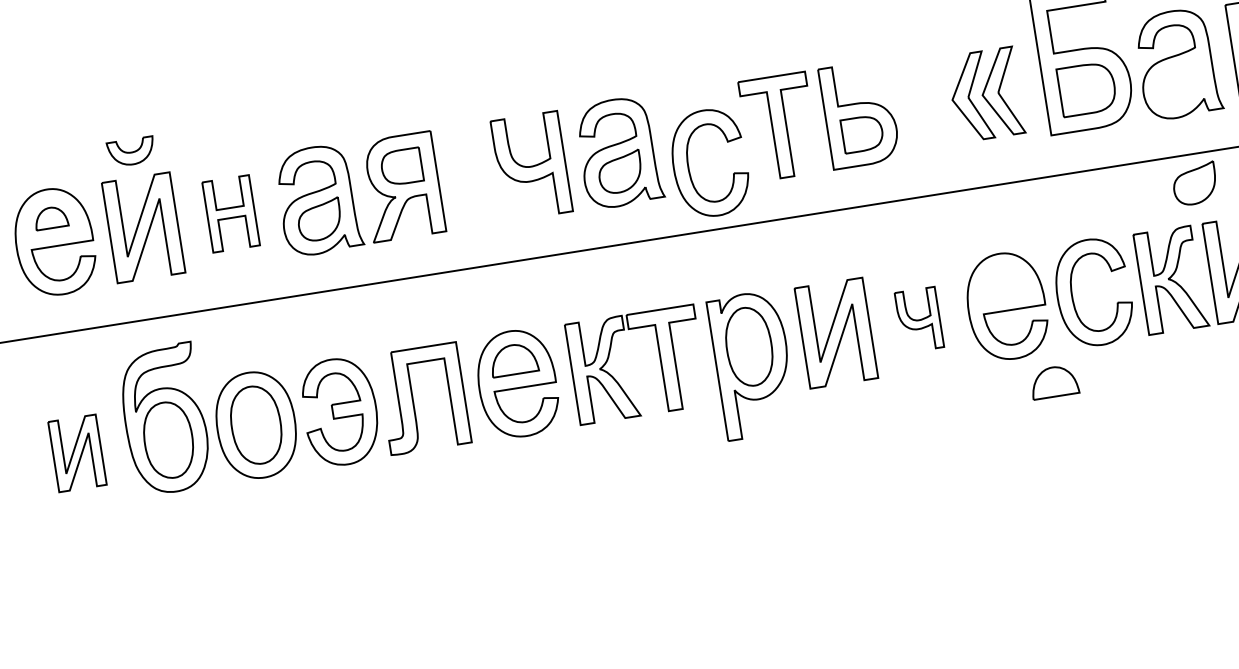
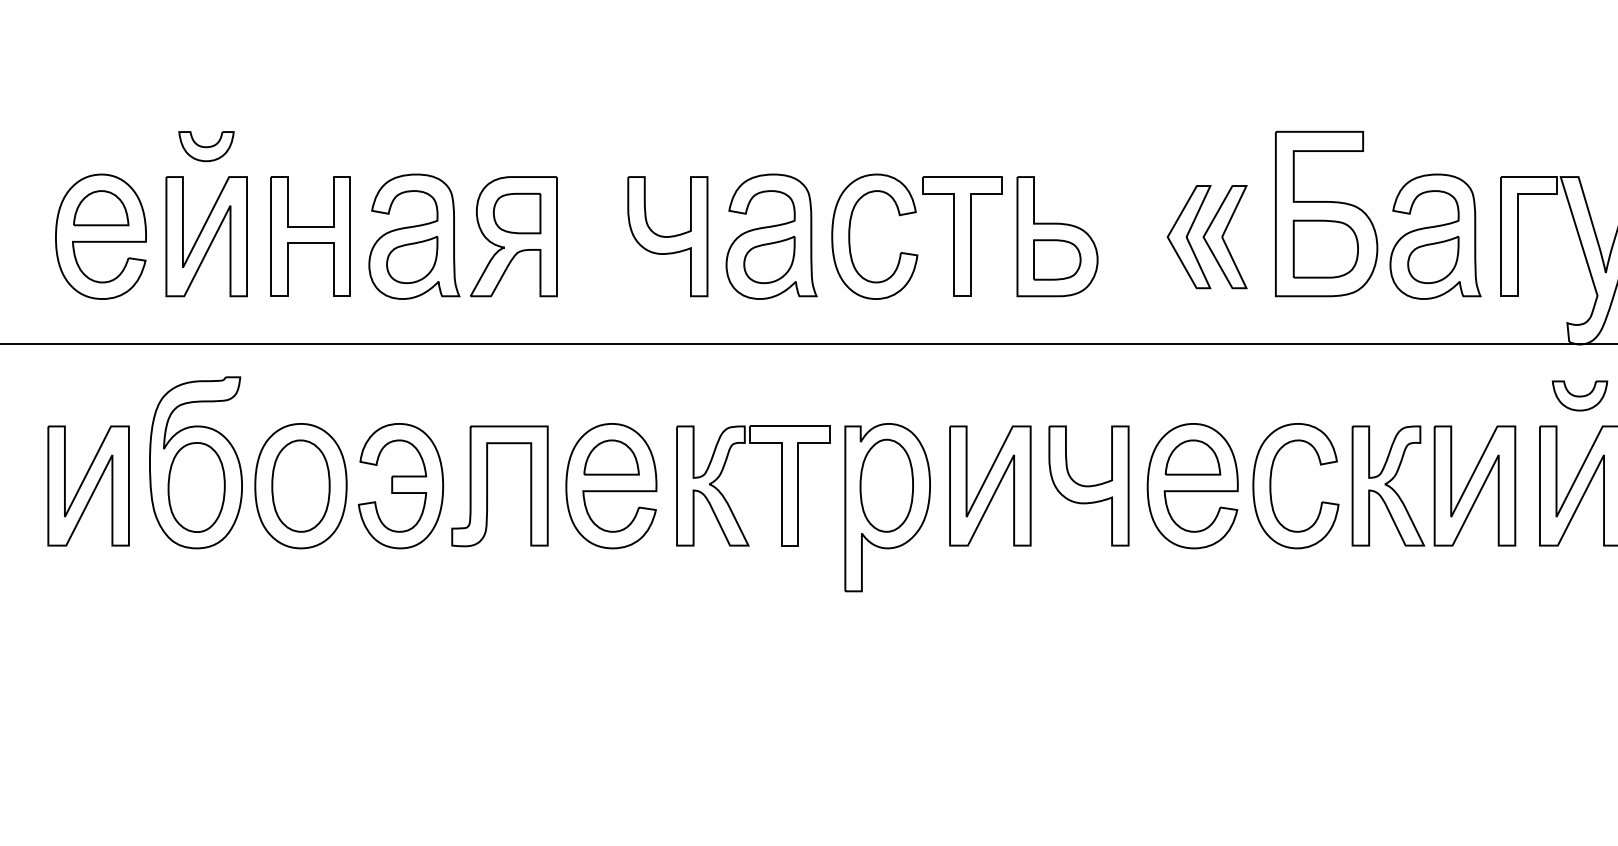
part: (689, 166) -> (850, 236), moved
part: (1195, 184) -> (1433, 260), moved
part: (230, 213) -> (310, 236), size x1.43
part: (51, 218) -> (101, 208), size x1.43
part: (918, 319) -> (1088, 485), size x1.67
part: (1053, 381) -> (1192, 457), moved
part: (77, 452) -> (88, 485), size x1.43

